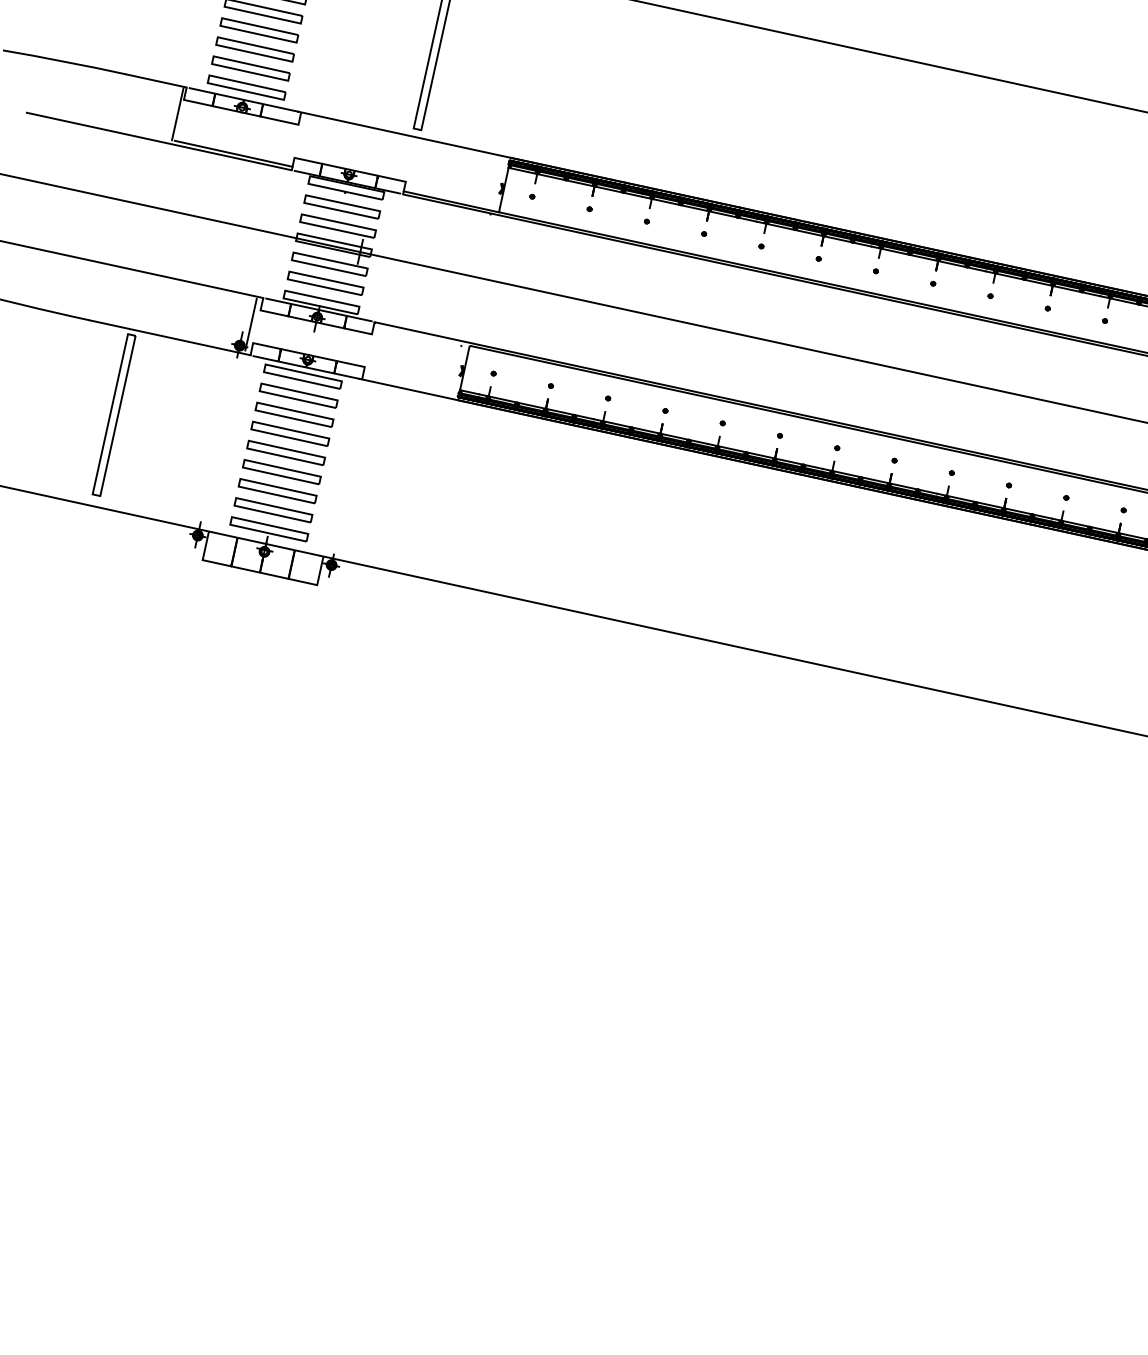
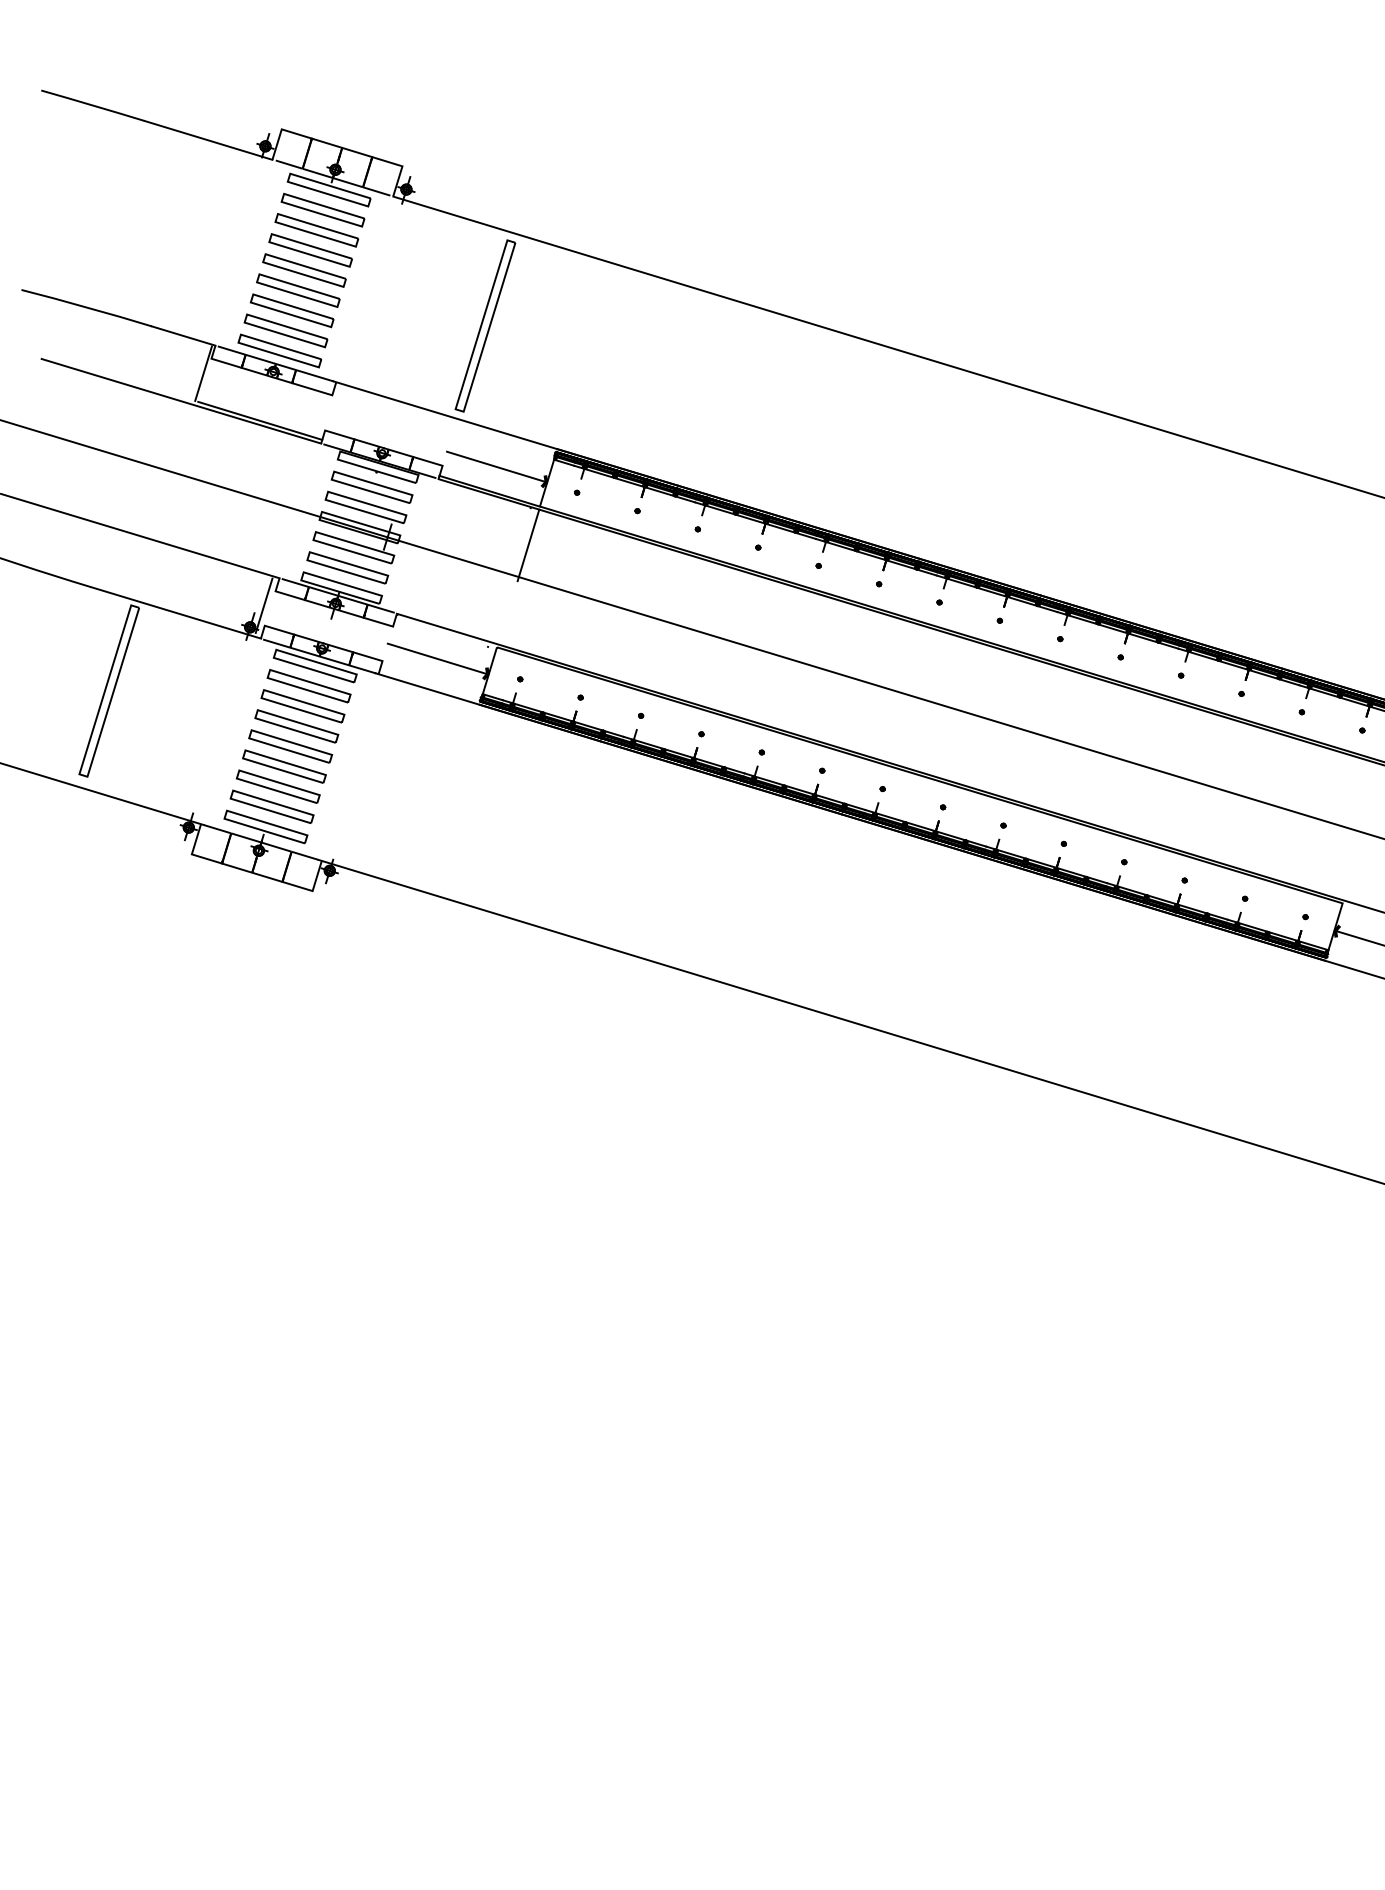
line: (455, 178) -> (496, 466), added
line: (491, 249) -> (528, 545), added
line: (414, 360) -> (436, 658), added

